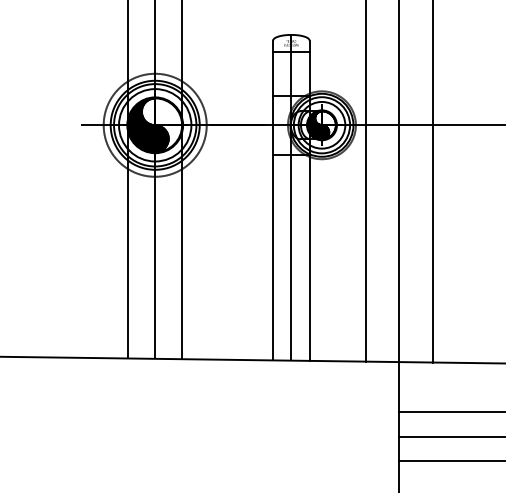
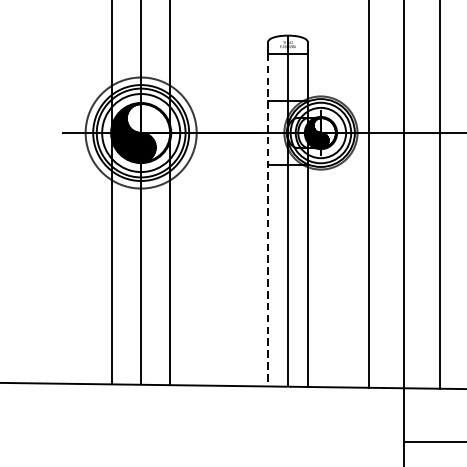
line: (273, 206) -> (268, 220), solid -> dashed

